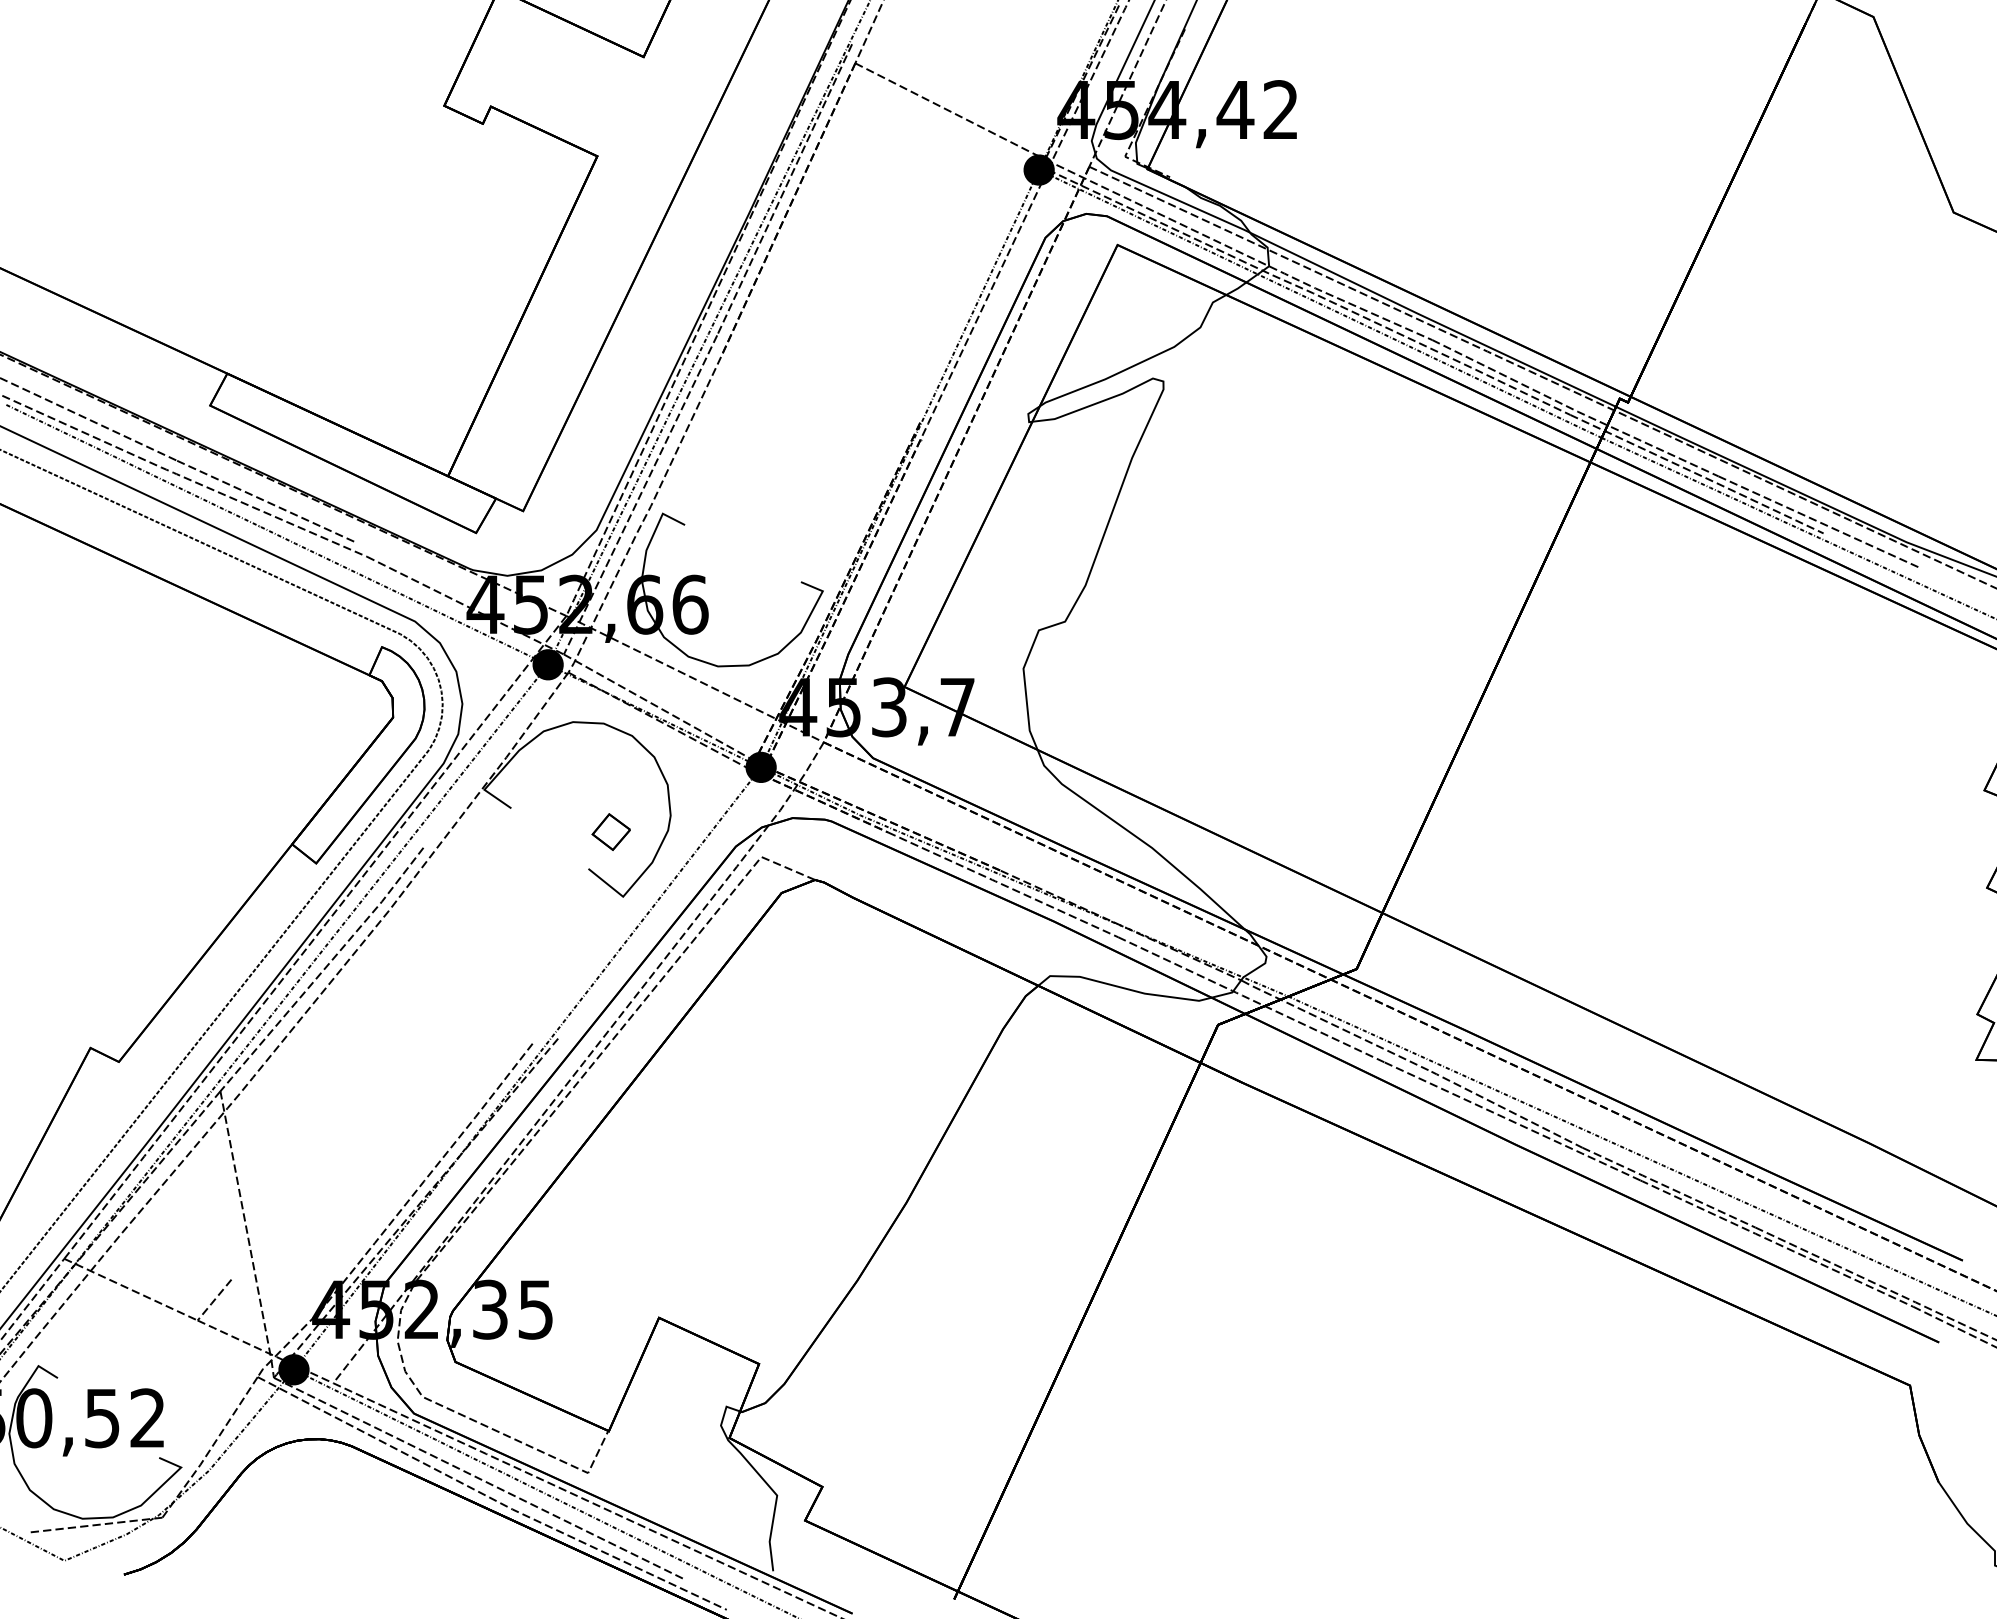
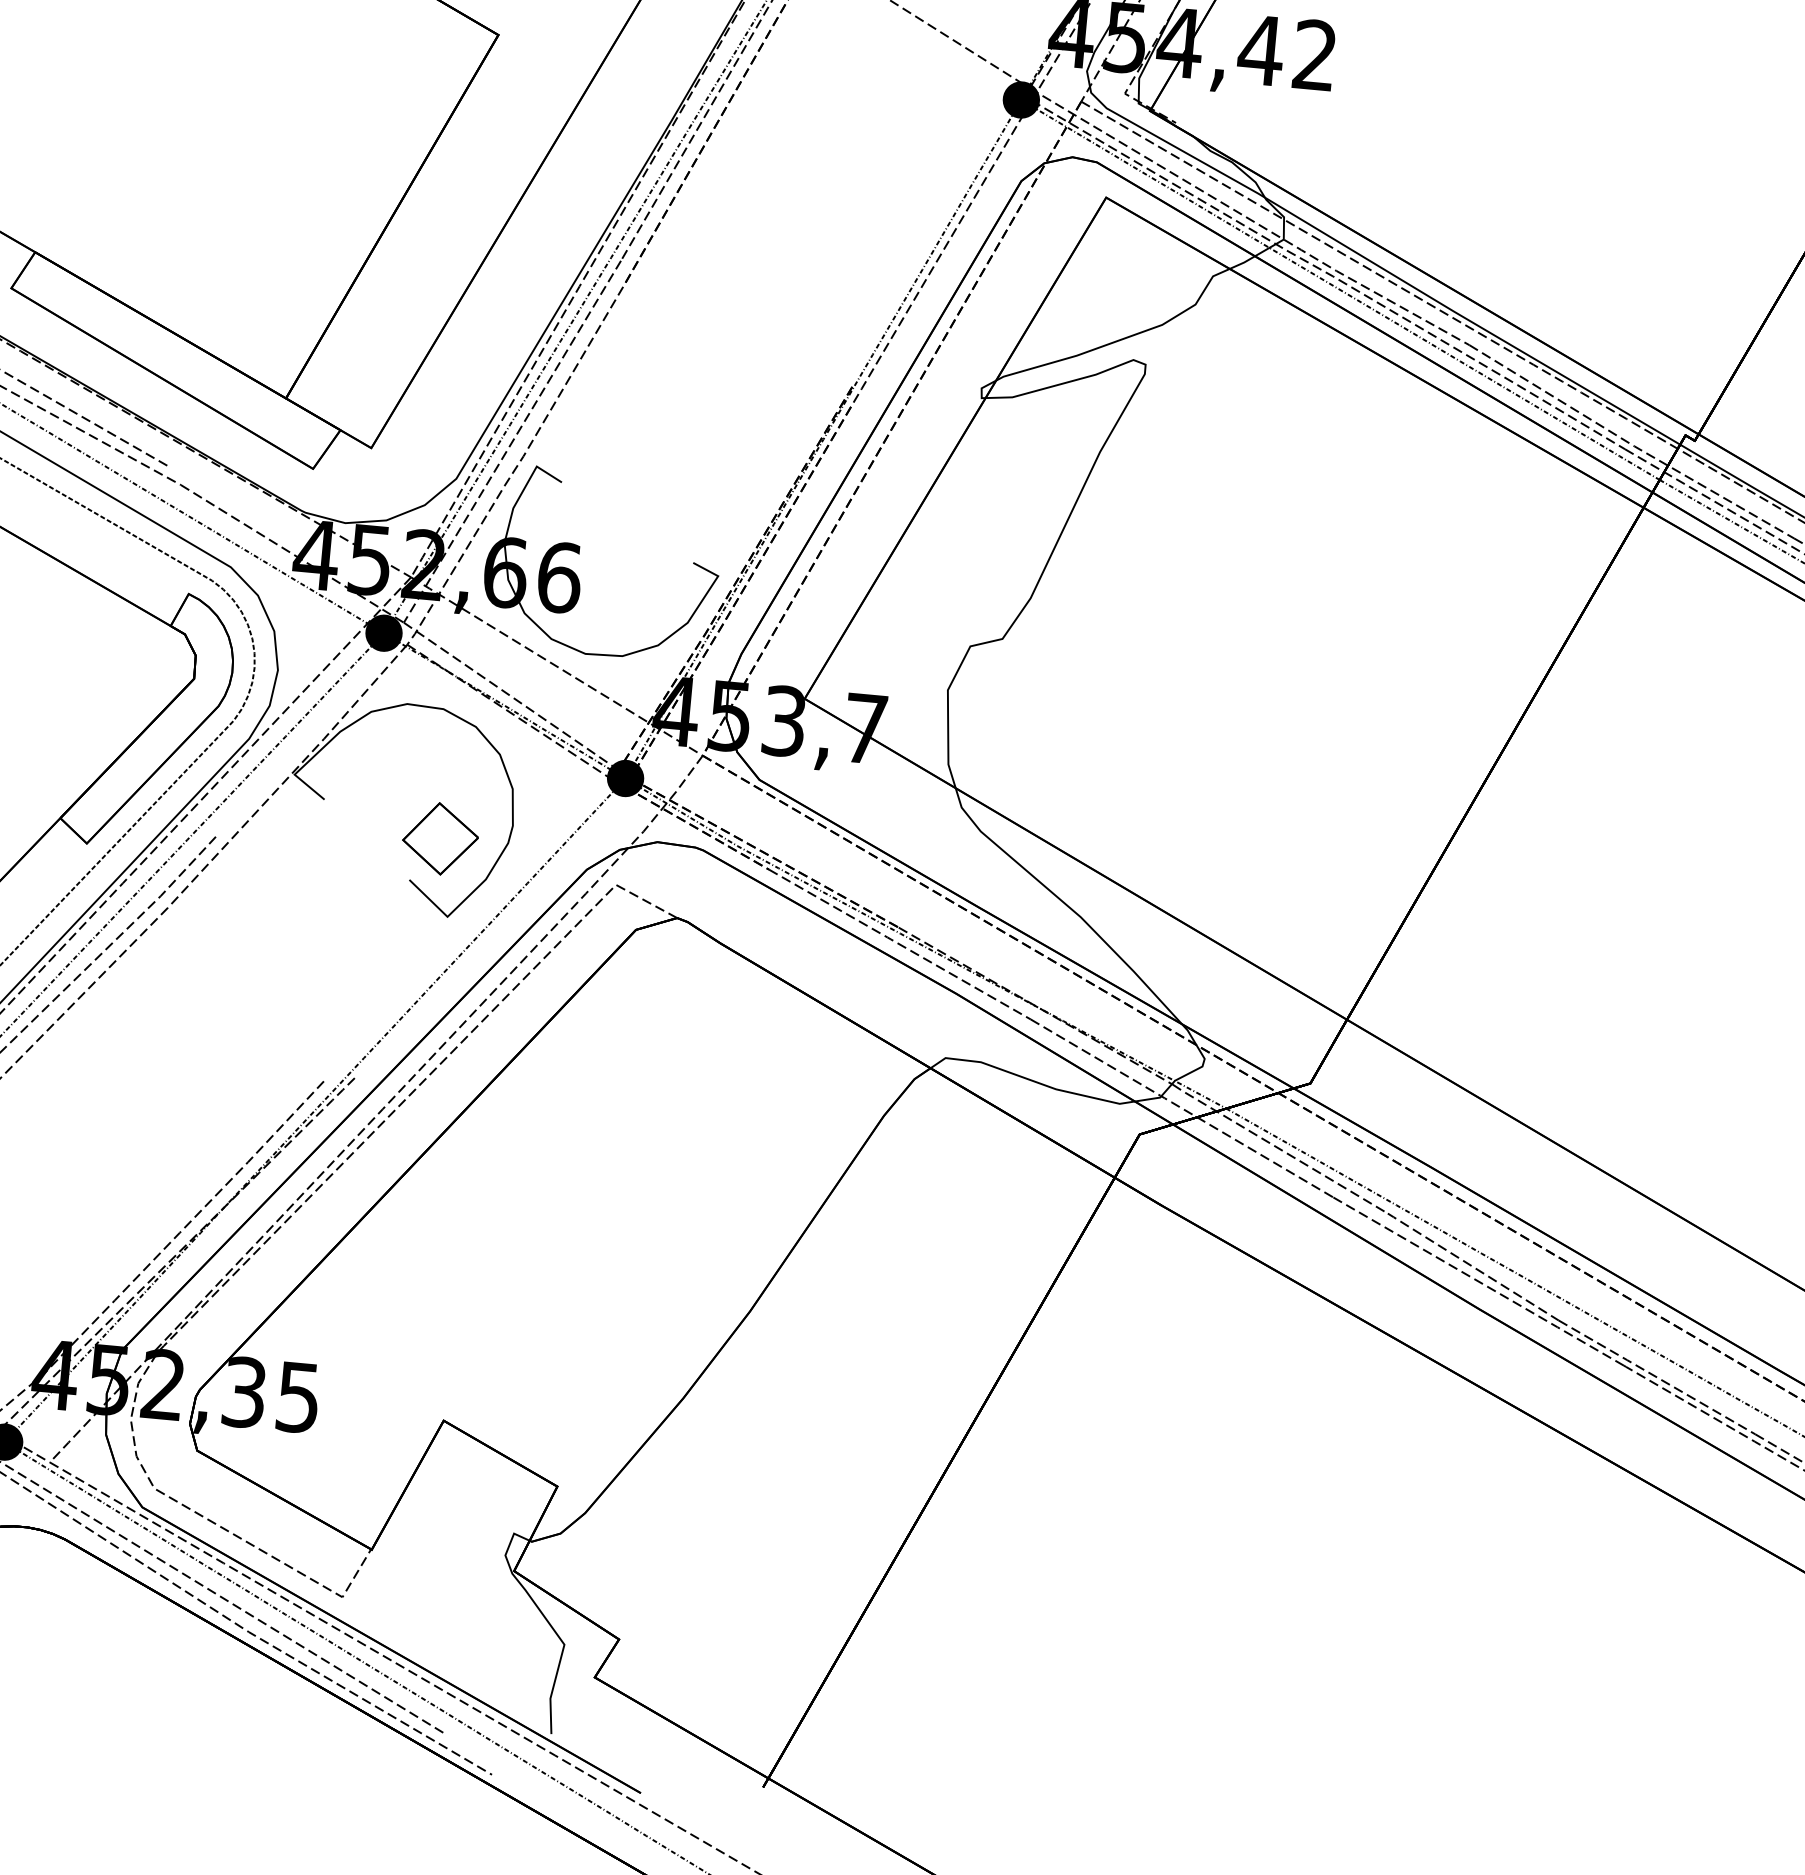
part: (611, 831) -> (440, 838), size x1.67

